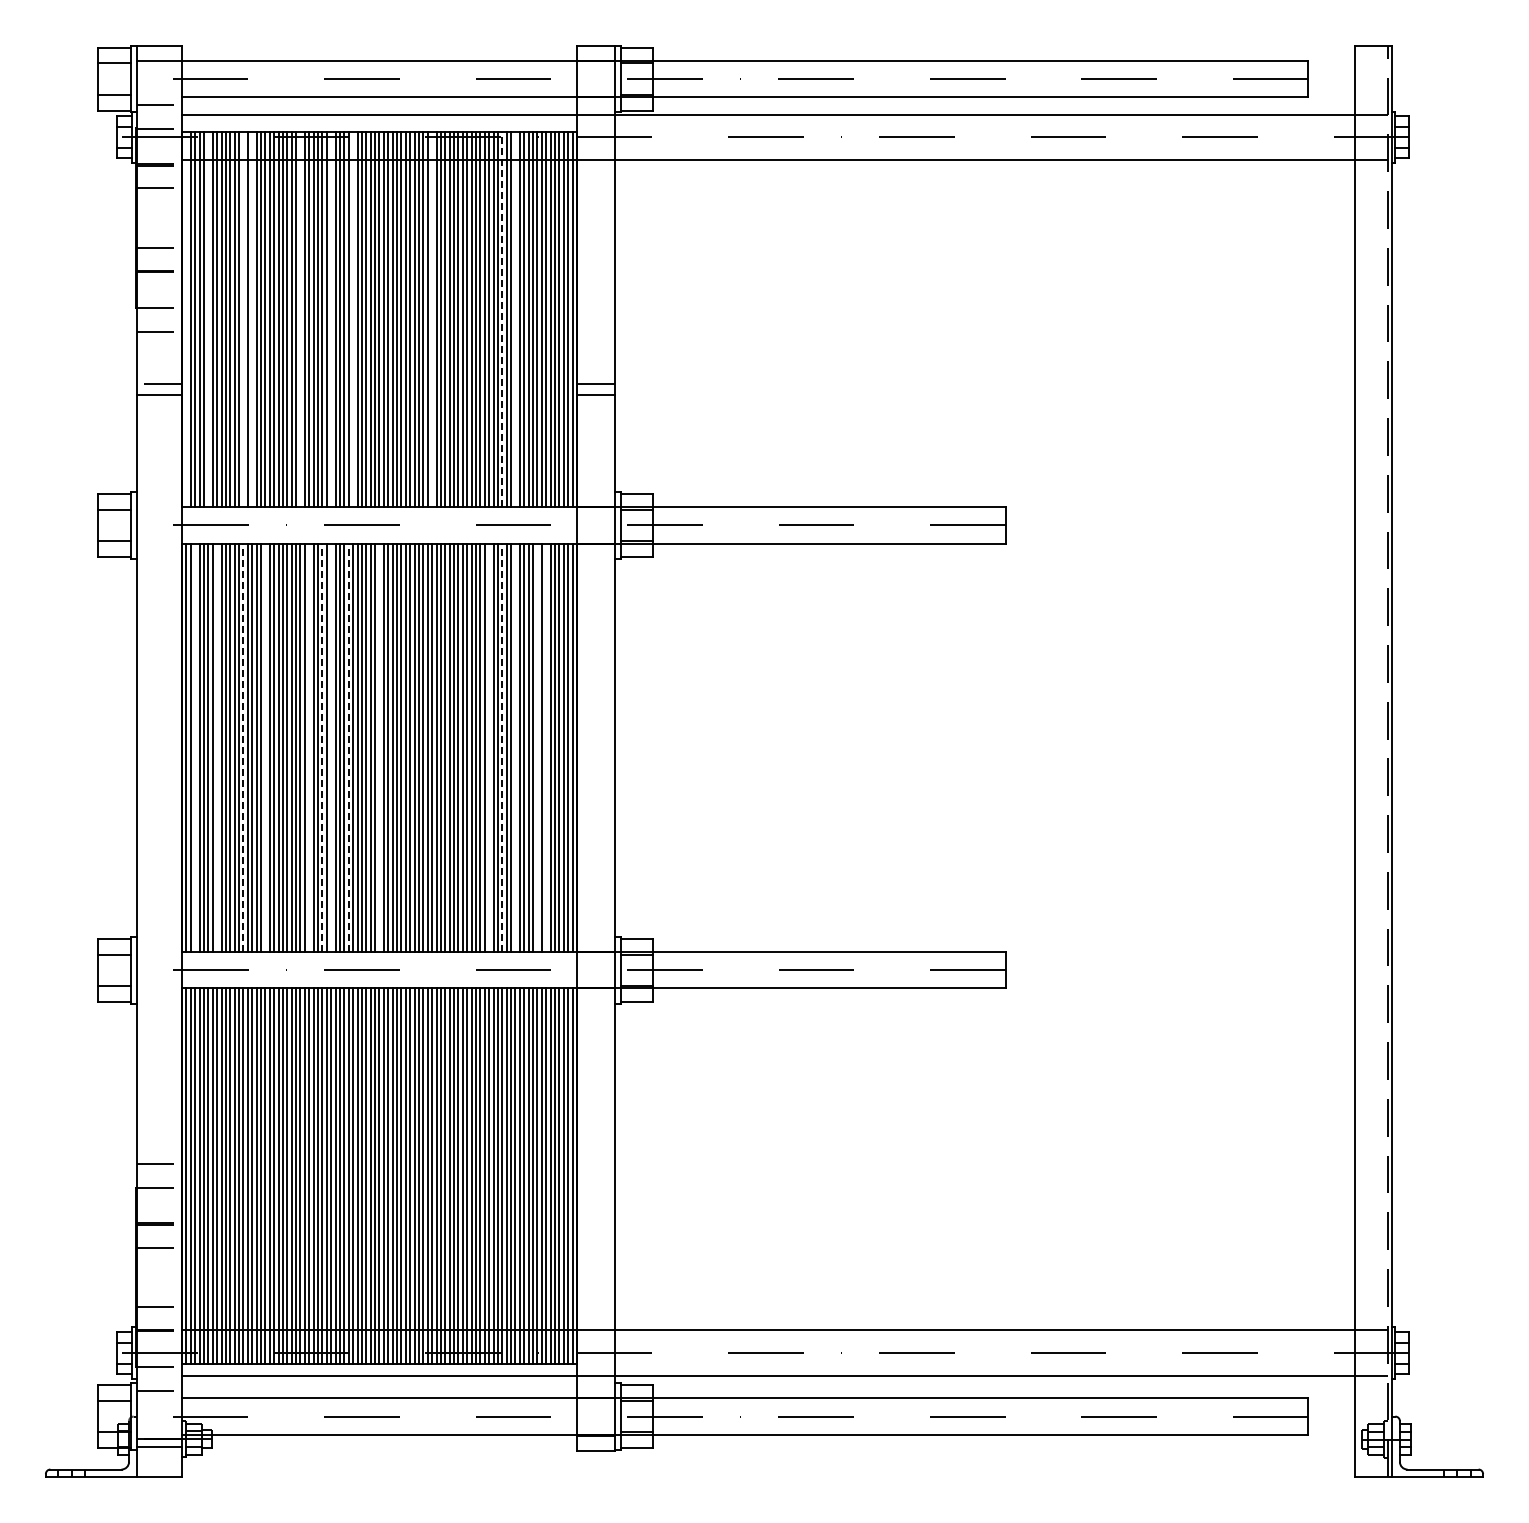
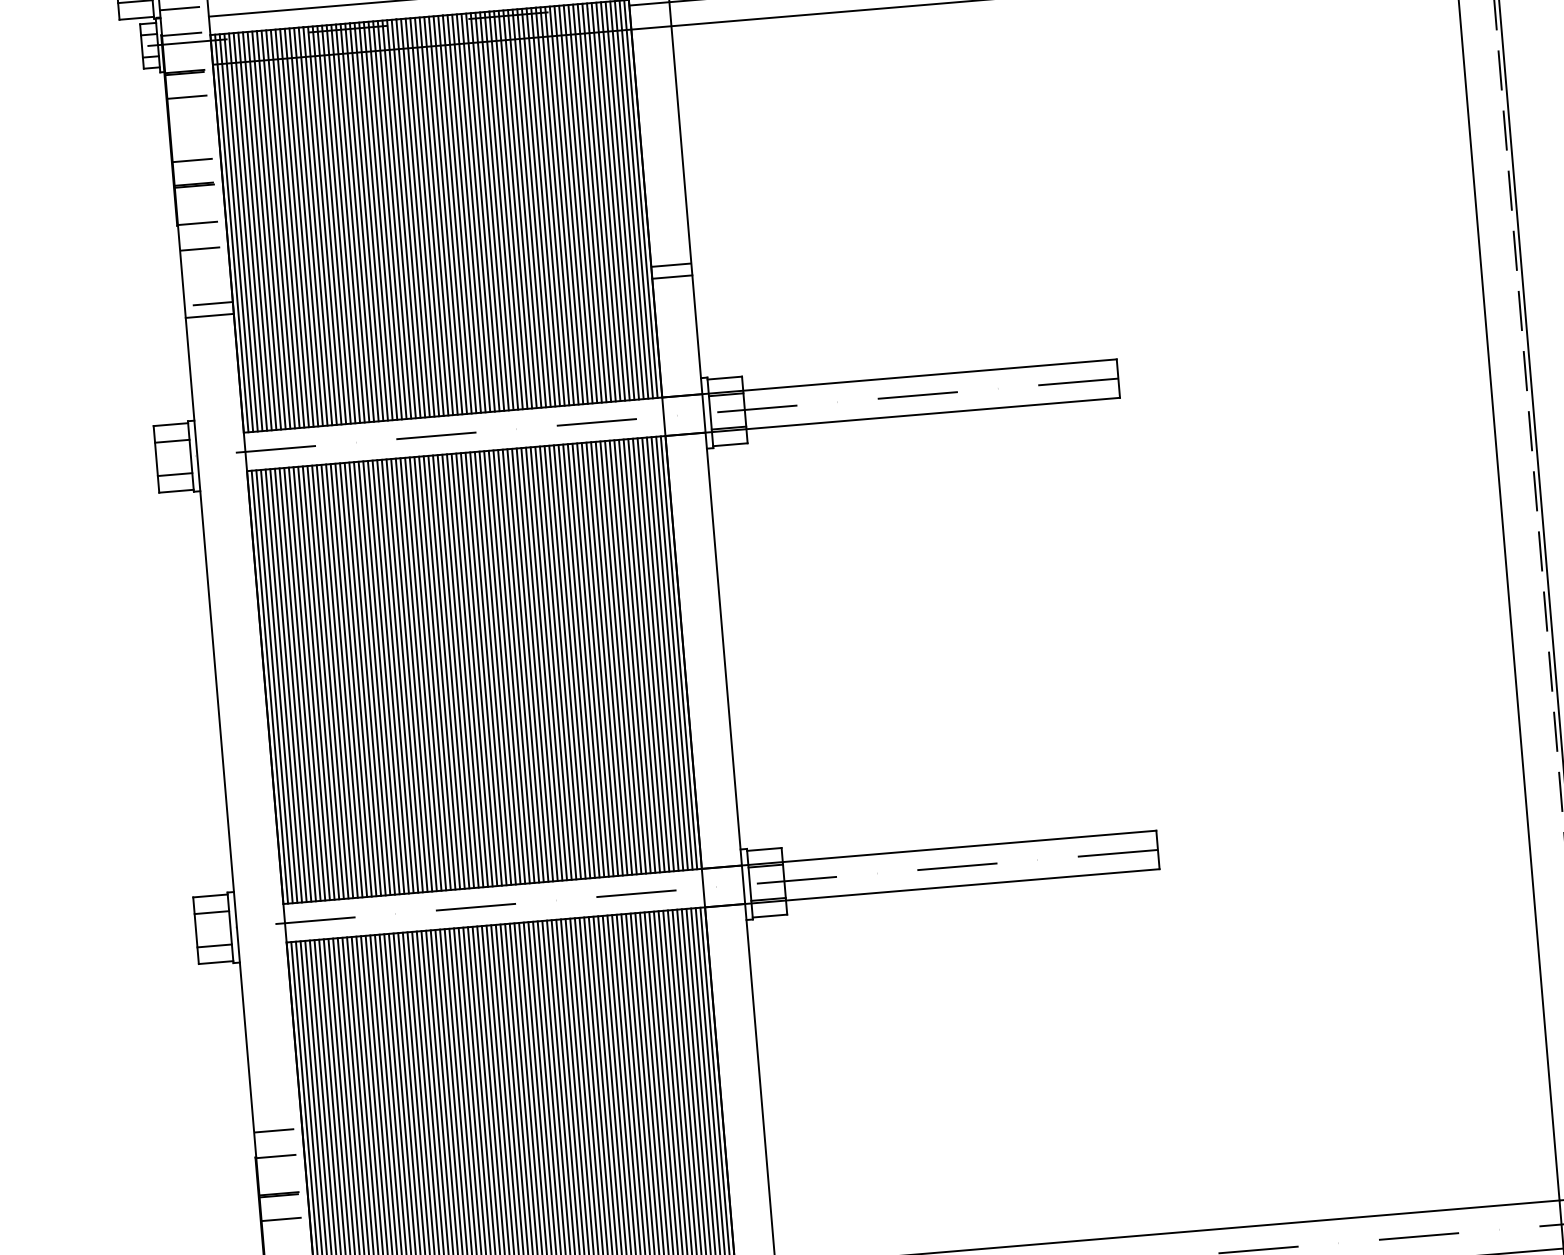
line: (186, 319) -> (231, 233), added
line: (208, 319) -> (255, 231), added
line: (243, 319) -> (292, 228), added
line: (252, 319) -> (301, 227), added
line: (300, 319) -> (352, 223), added
line: (331, 319) -> (385, 220), added
line: (353, 319) -> (408, 218), added
line: (432, 319) -> (492, 211), added
line: (502, 319) -> (566, 205), dashed -> solid
line: (515, 319) -> (580, 203), added
line: (195, 747) -> (279, 685), added
line: (217, 747) -> (302, 684), added
line: (243, 747) -> (330, 681), dashed -> solid
line: (265, 747) -> (353, 679), added
line: (309, 747) -> (400, 675), added
line: (322, 747) -> (414, 674), dashed -> solid
line: (331, 747) -> (423, 673), added
line: (348, 747) -> (441, 672), dashed -> solid
line: (379, 747) -> (474, 669), added
line: (489, 747) -> (591, 659), added
line: (502, 747) -> (604, 658), dashed -> solid
line: (515, 747) -> (618, 657), added
line: (537, 747) -> (641, 655), added
line: (546, 747) -> (651, 654), added

